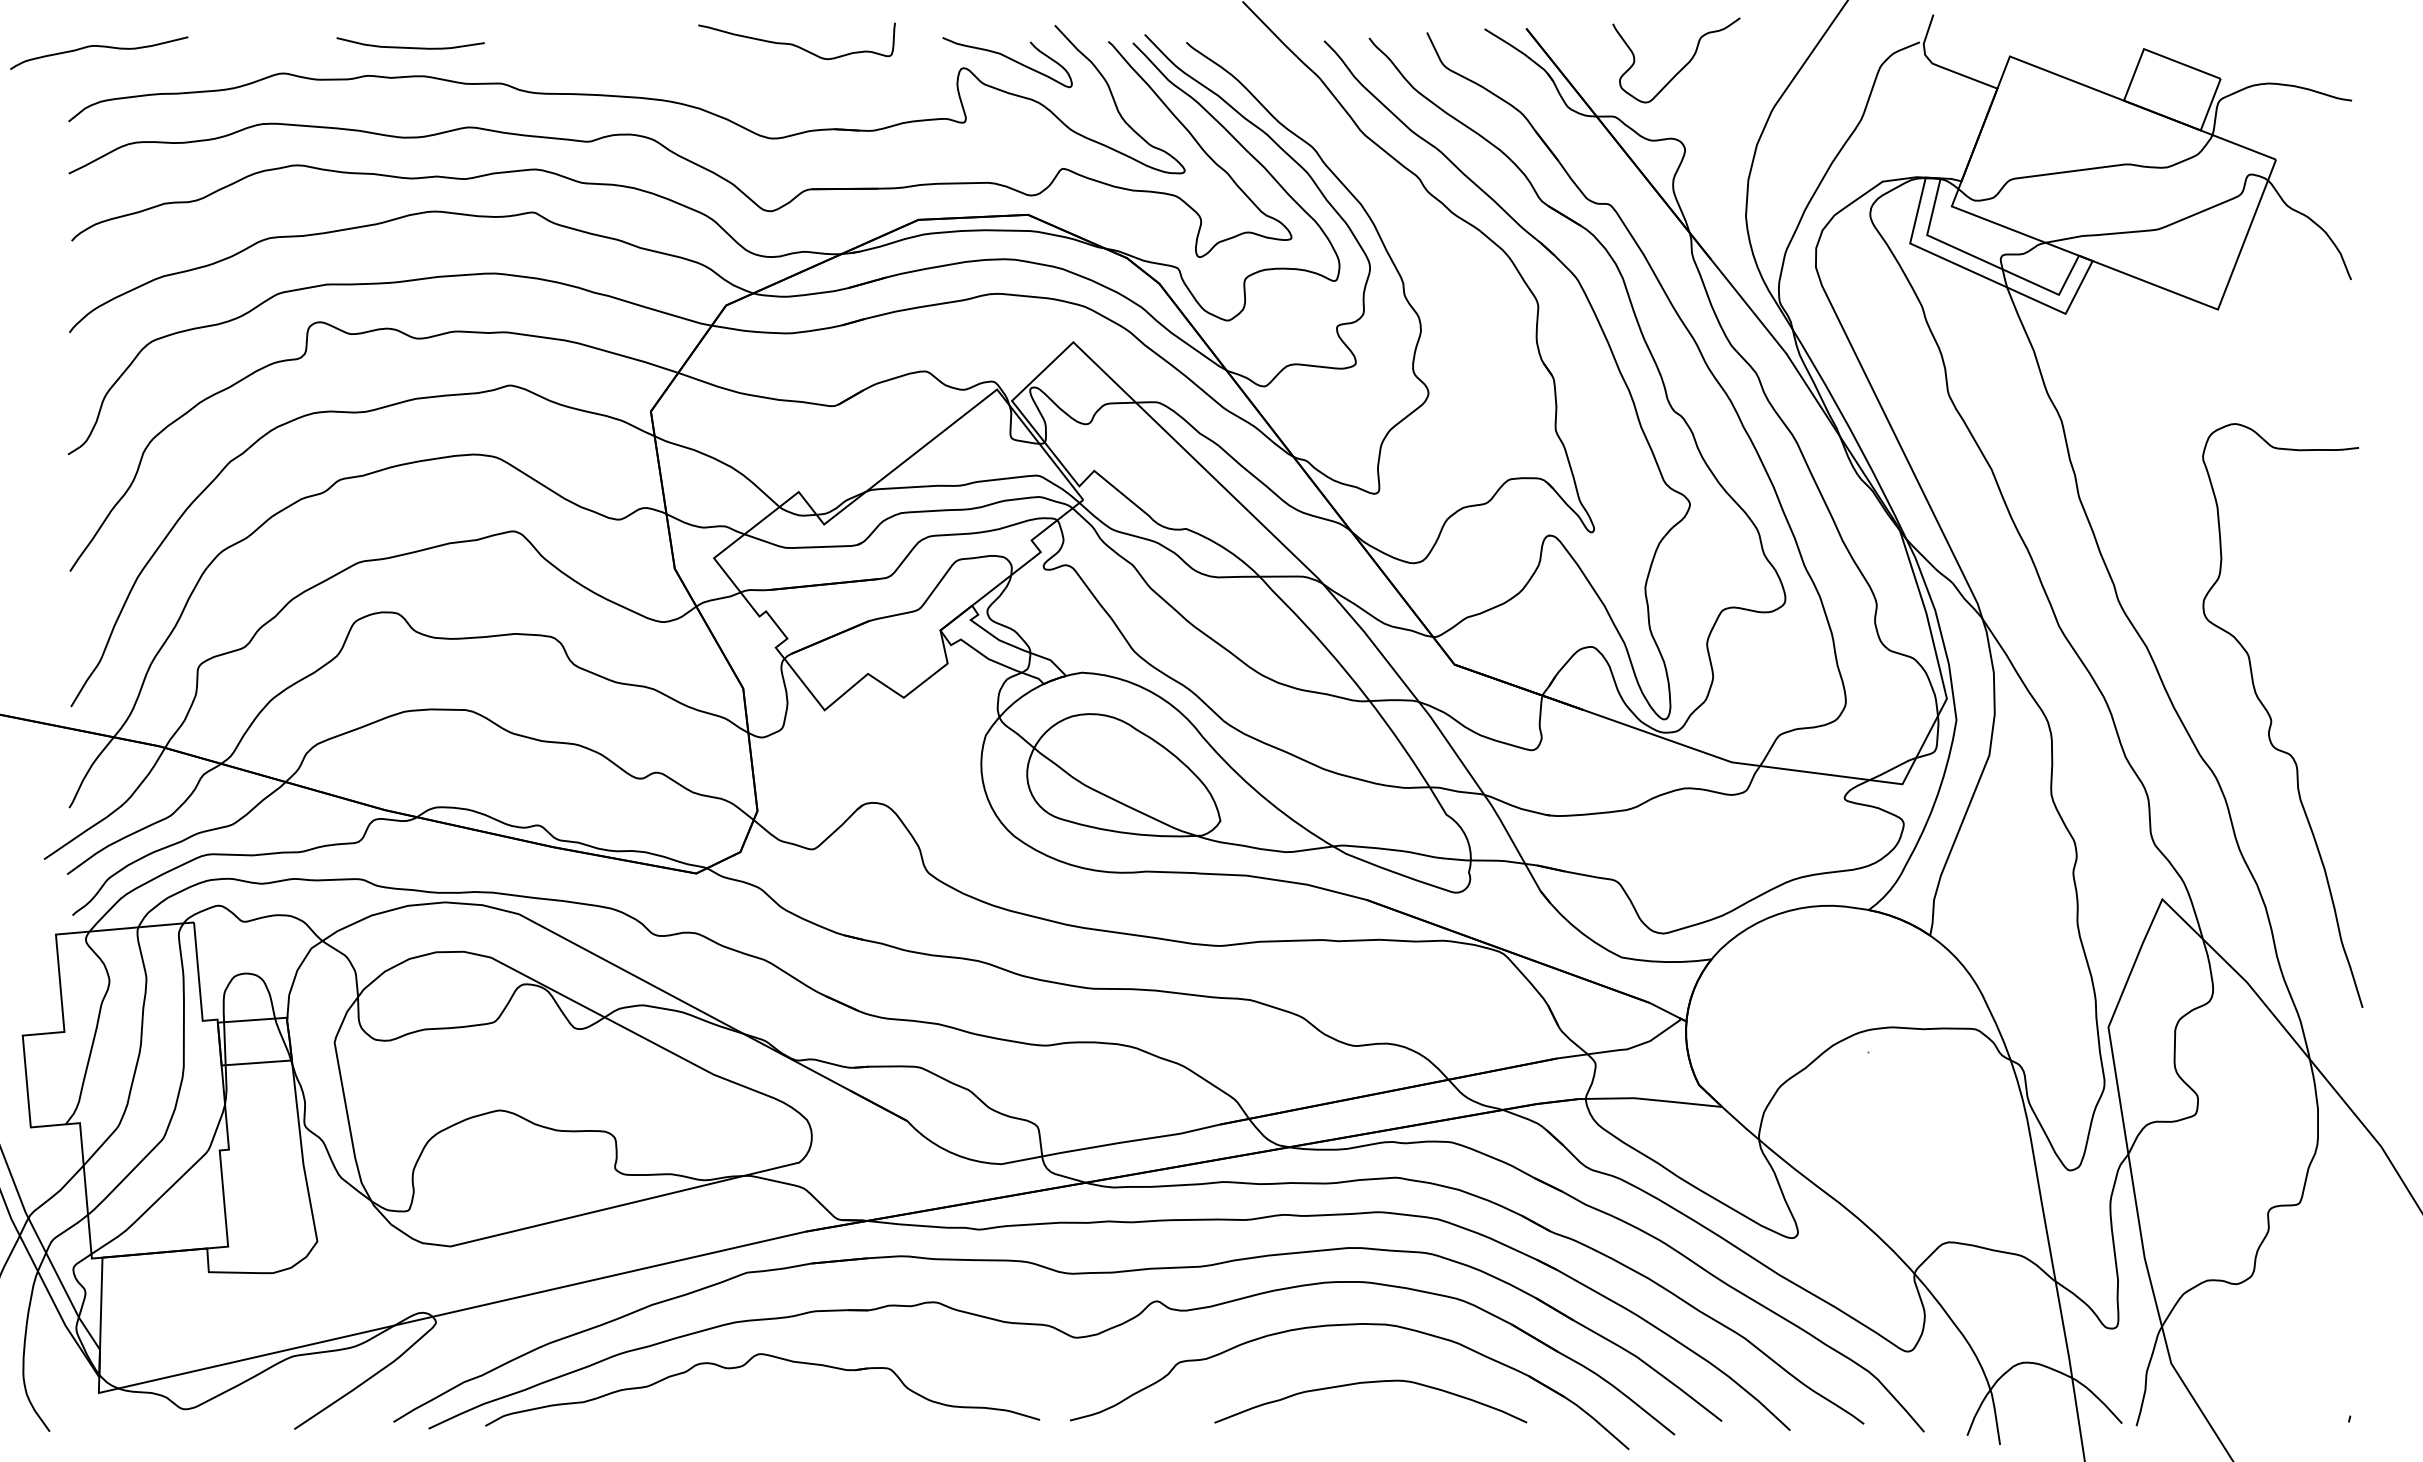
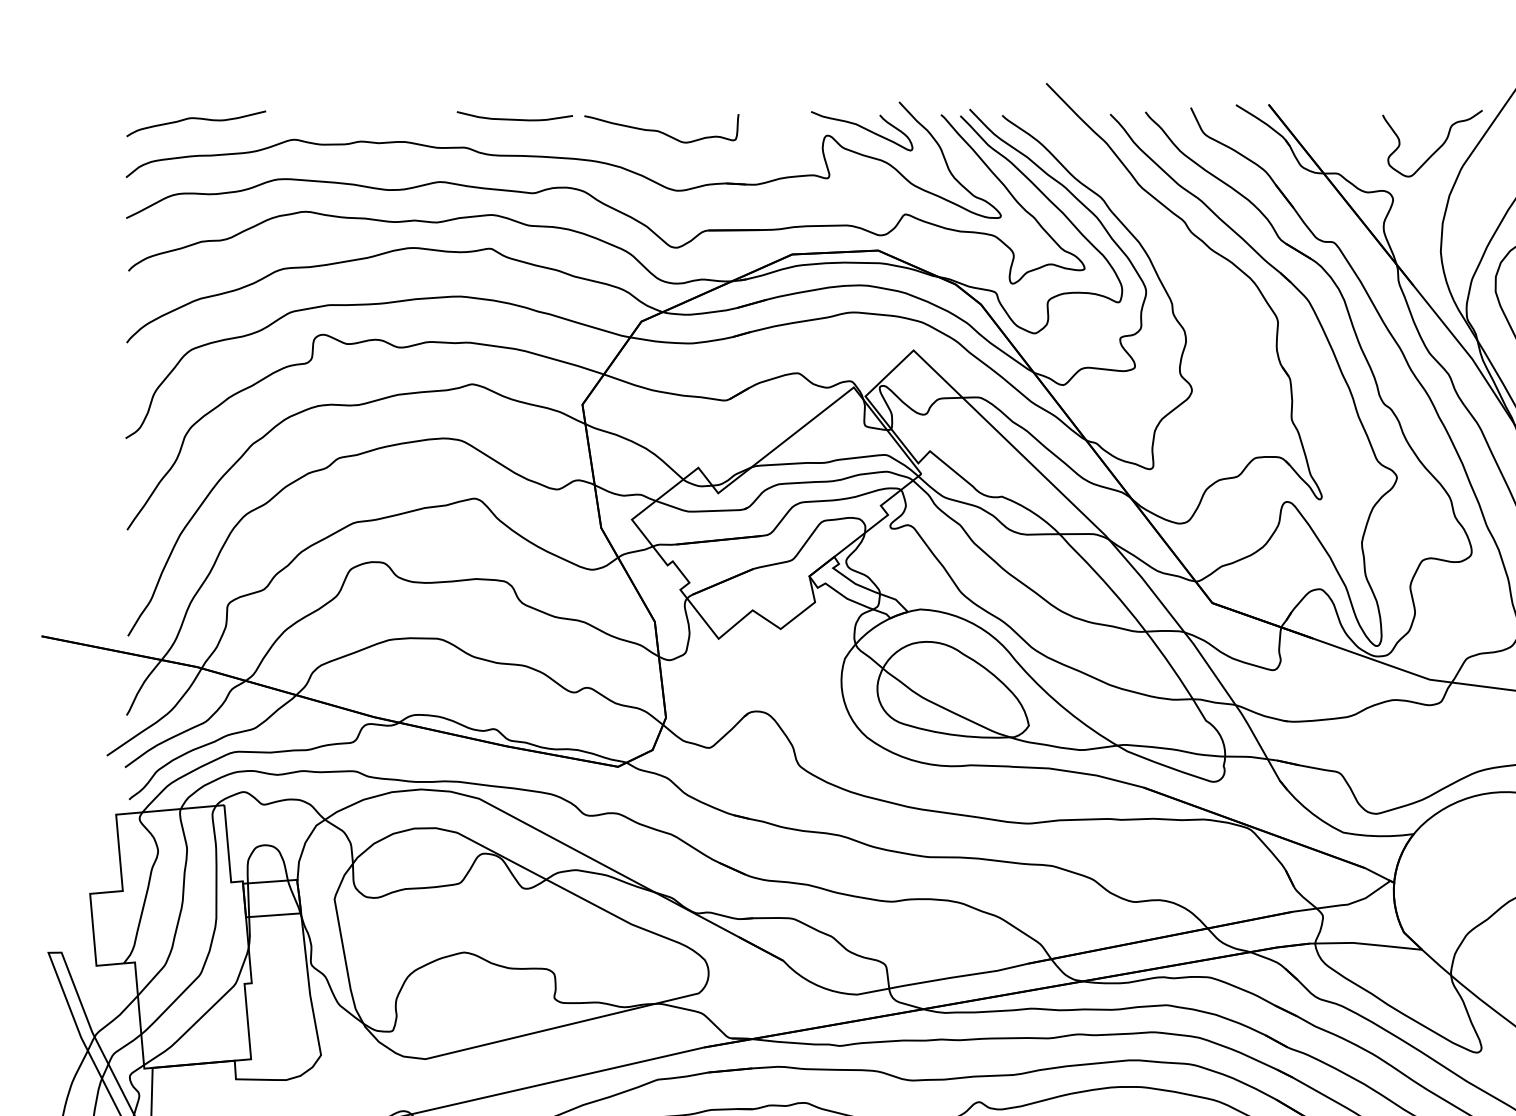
curve: (795, 44) -> (660, 131), moved
curve: (99, 47) -> (196, 119), moved
curve: (410, 47) -> (514, 119), moved
curve: (1683, 66) -> (1438, 148), moved

